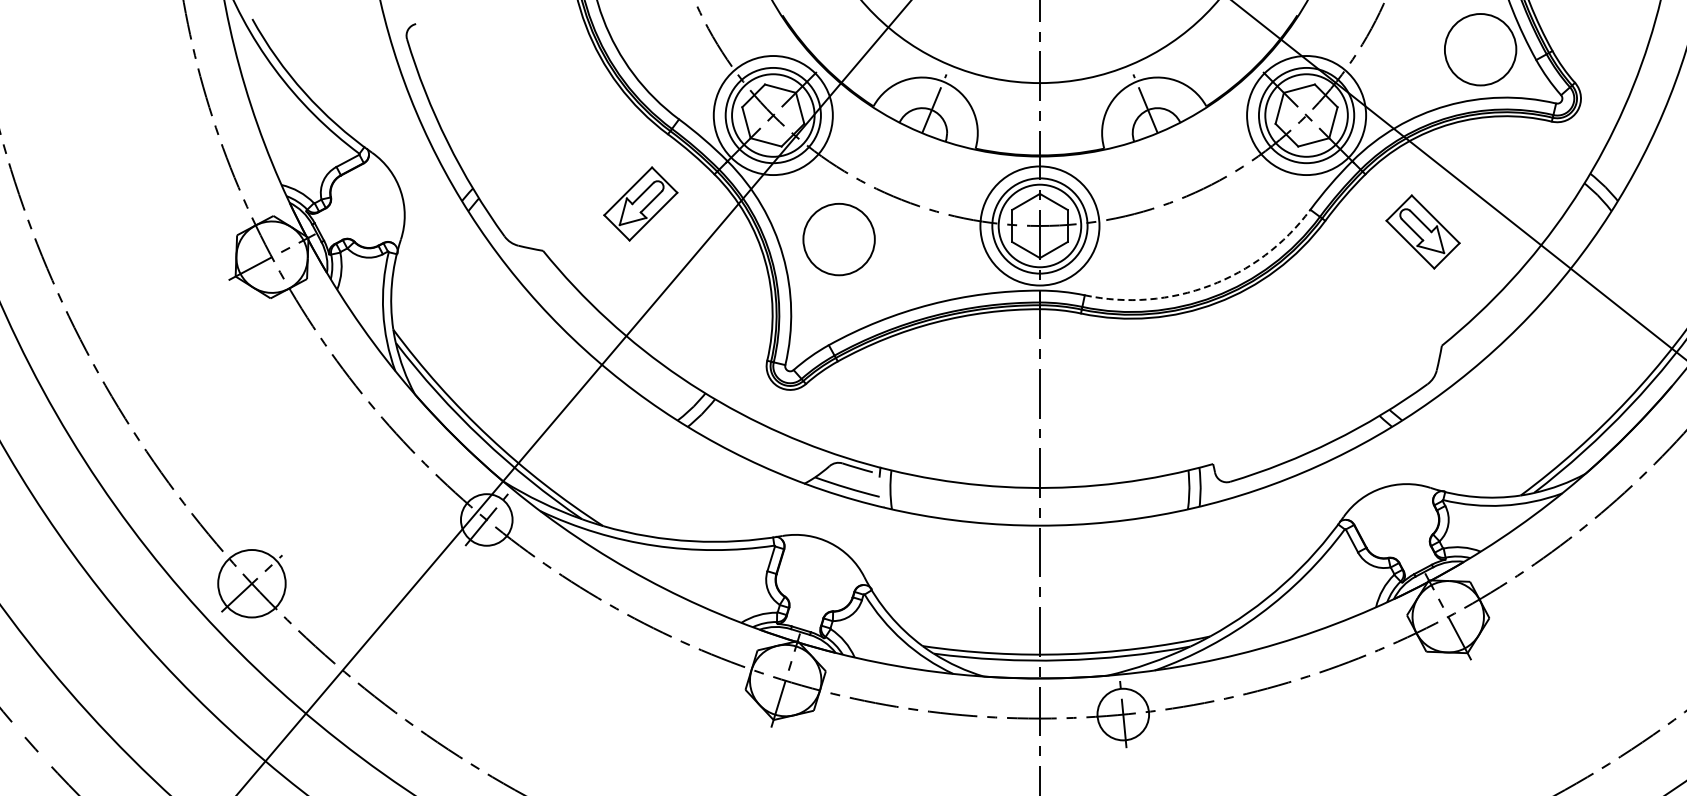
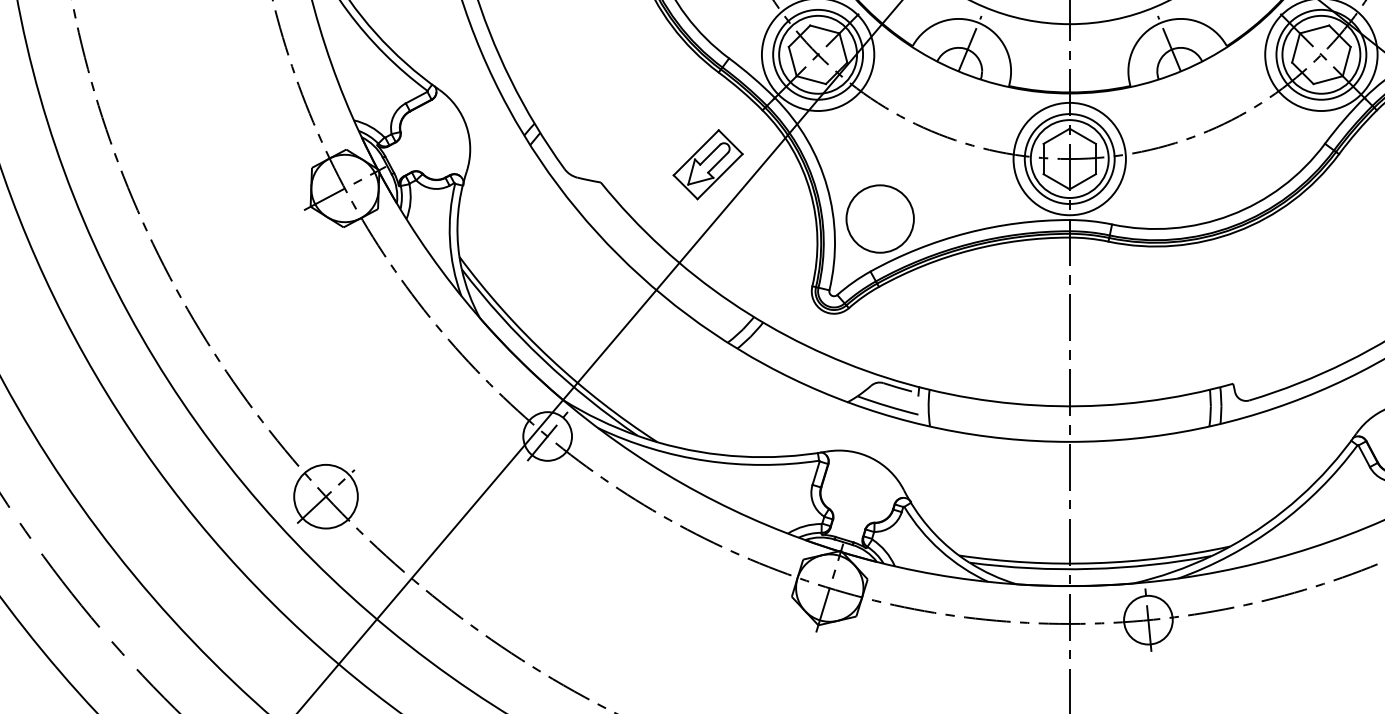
part: (640, 203) -> (707, 164), moved
circle: (838, 239) -> (879, 218), moved
arc: (1210, 285) -> (1230, 215), dashed -> solid

